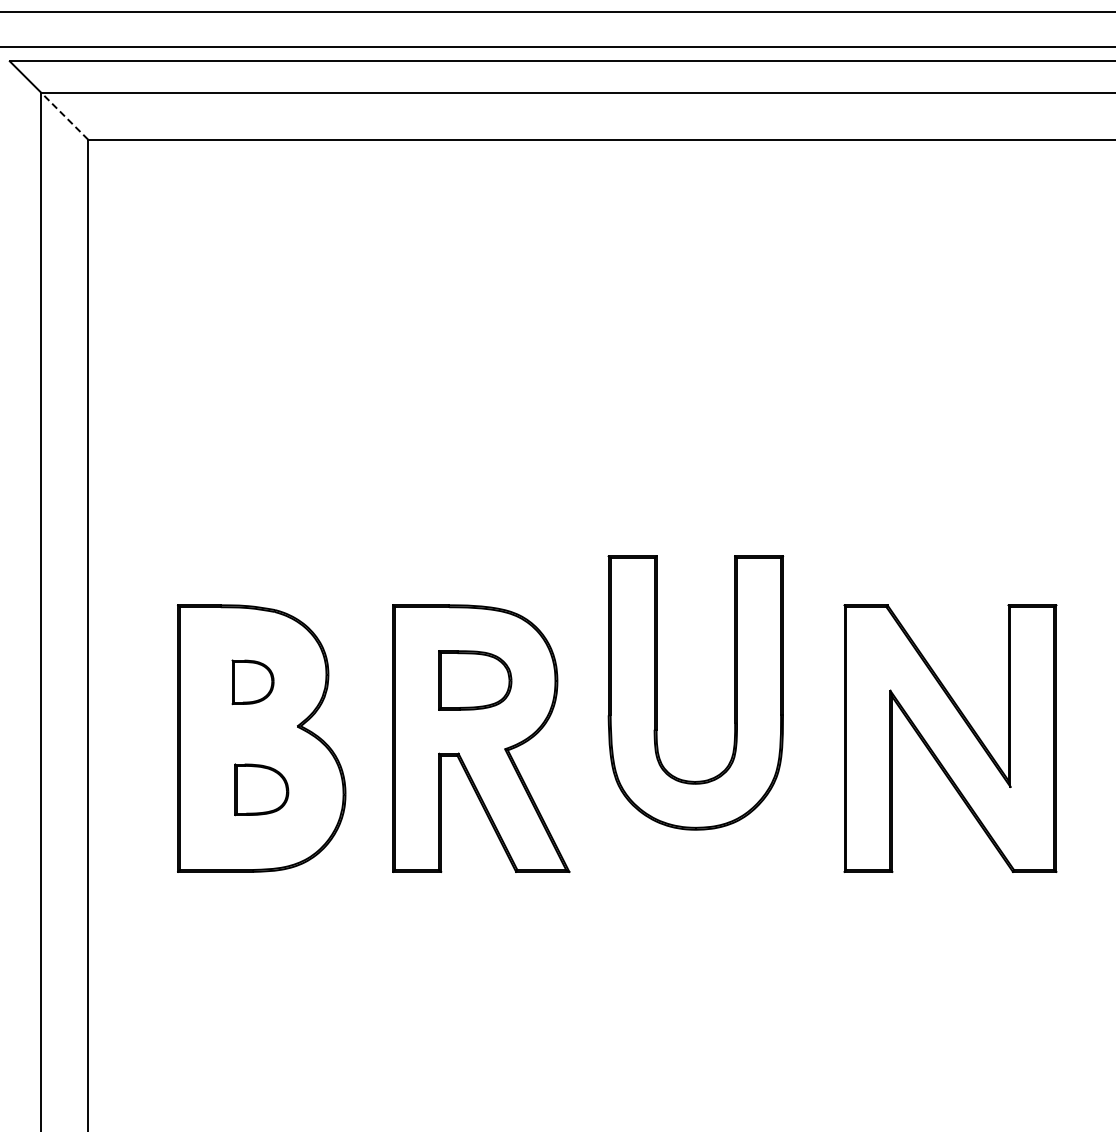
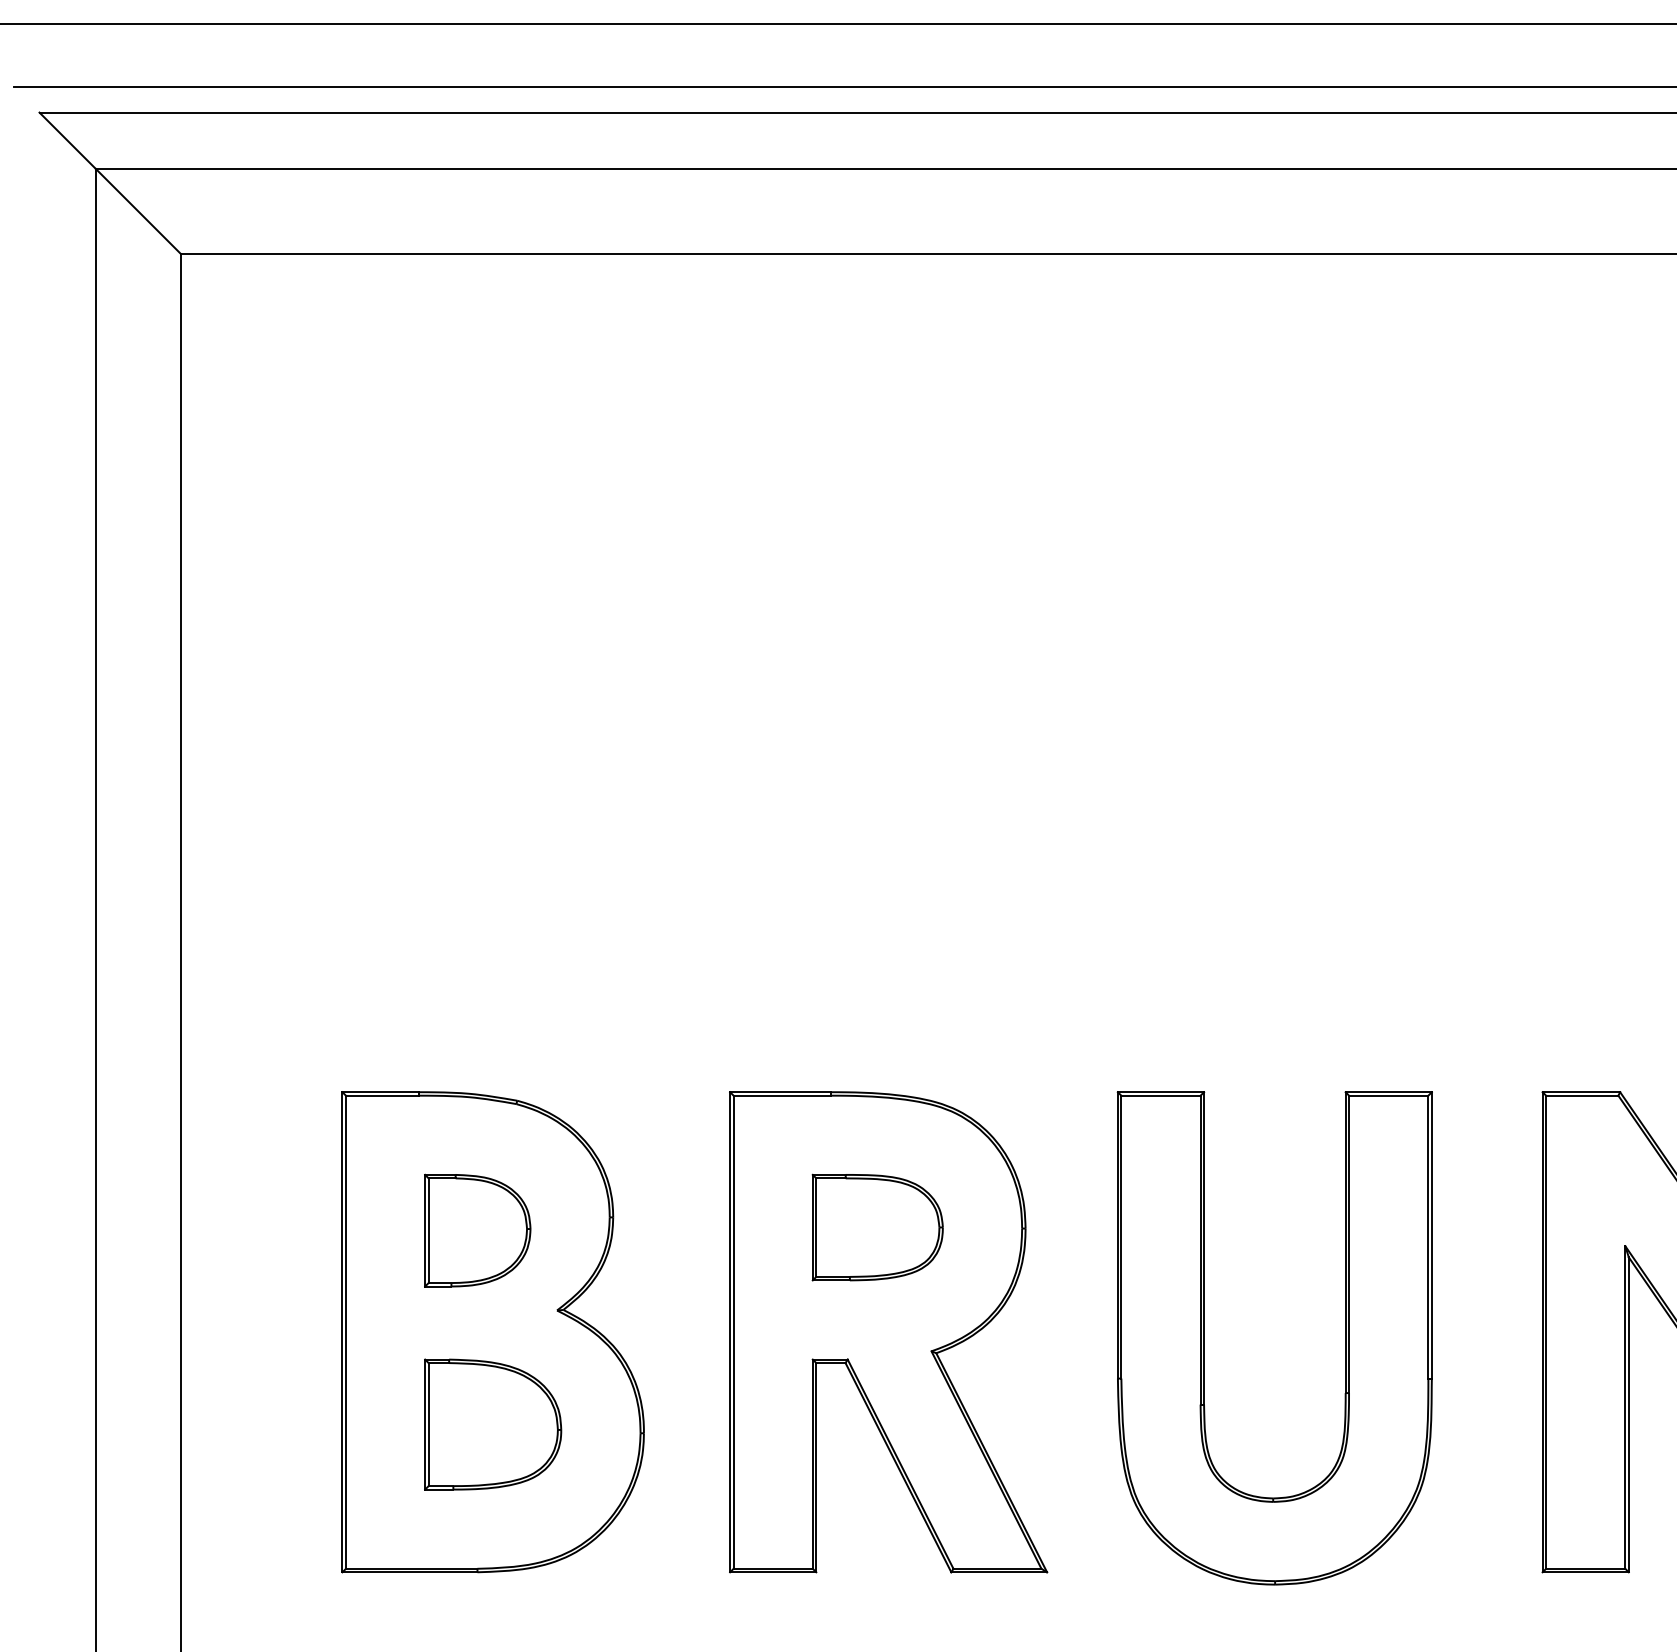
line: (64, 115) -> (137, 210), dashed -> solid
part: (252, 682) -> (476, 1231), size x1.43
part: (657, 692) -> (1205, 1337), moved
part: (261, 789) -> (492, 1423), size x1.43

